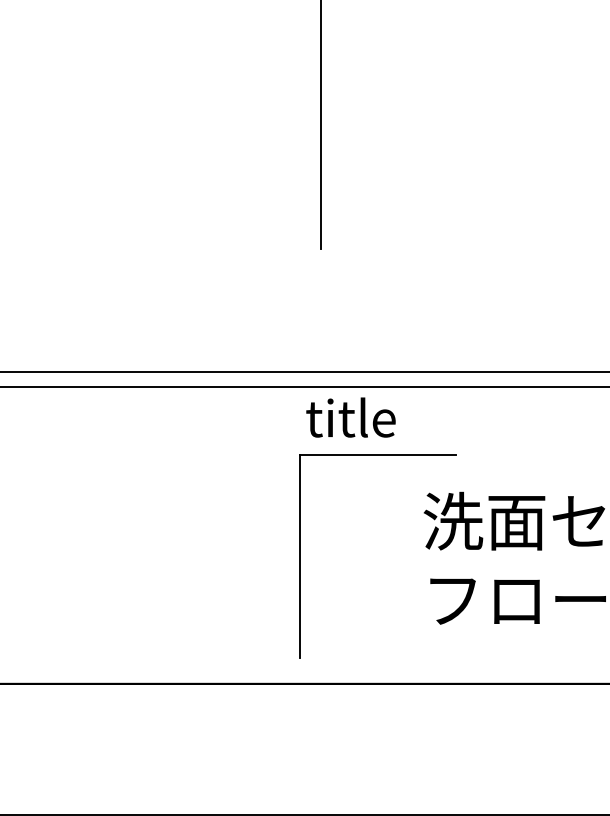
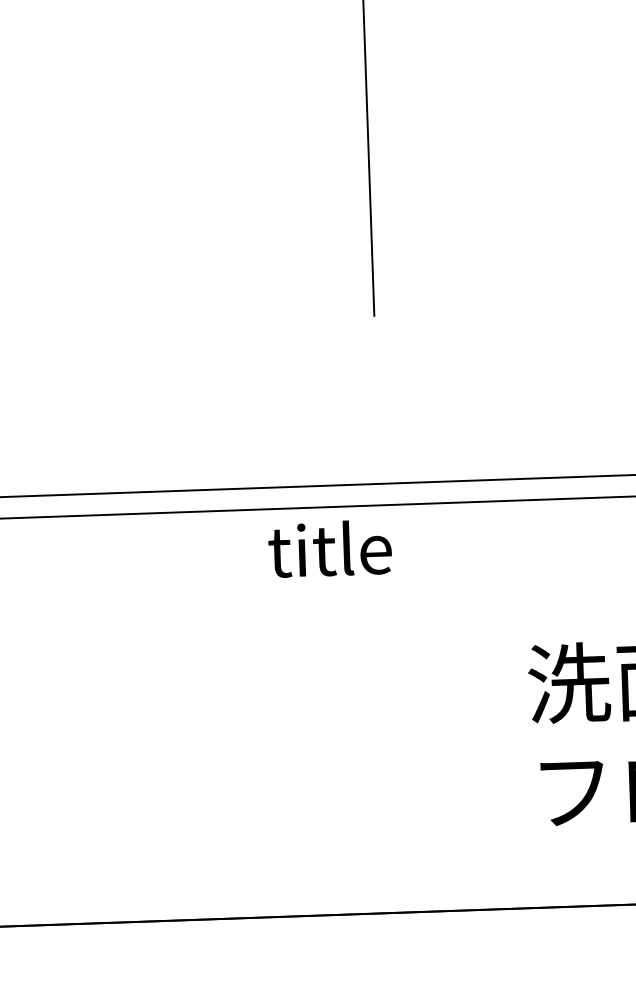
text: (350, 417) -> (329, 548), moved
part: (300, 556) -> (360, 738), removed

